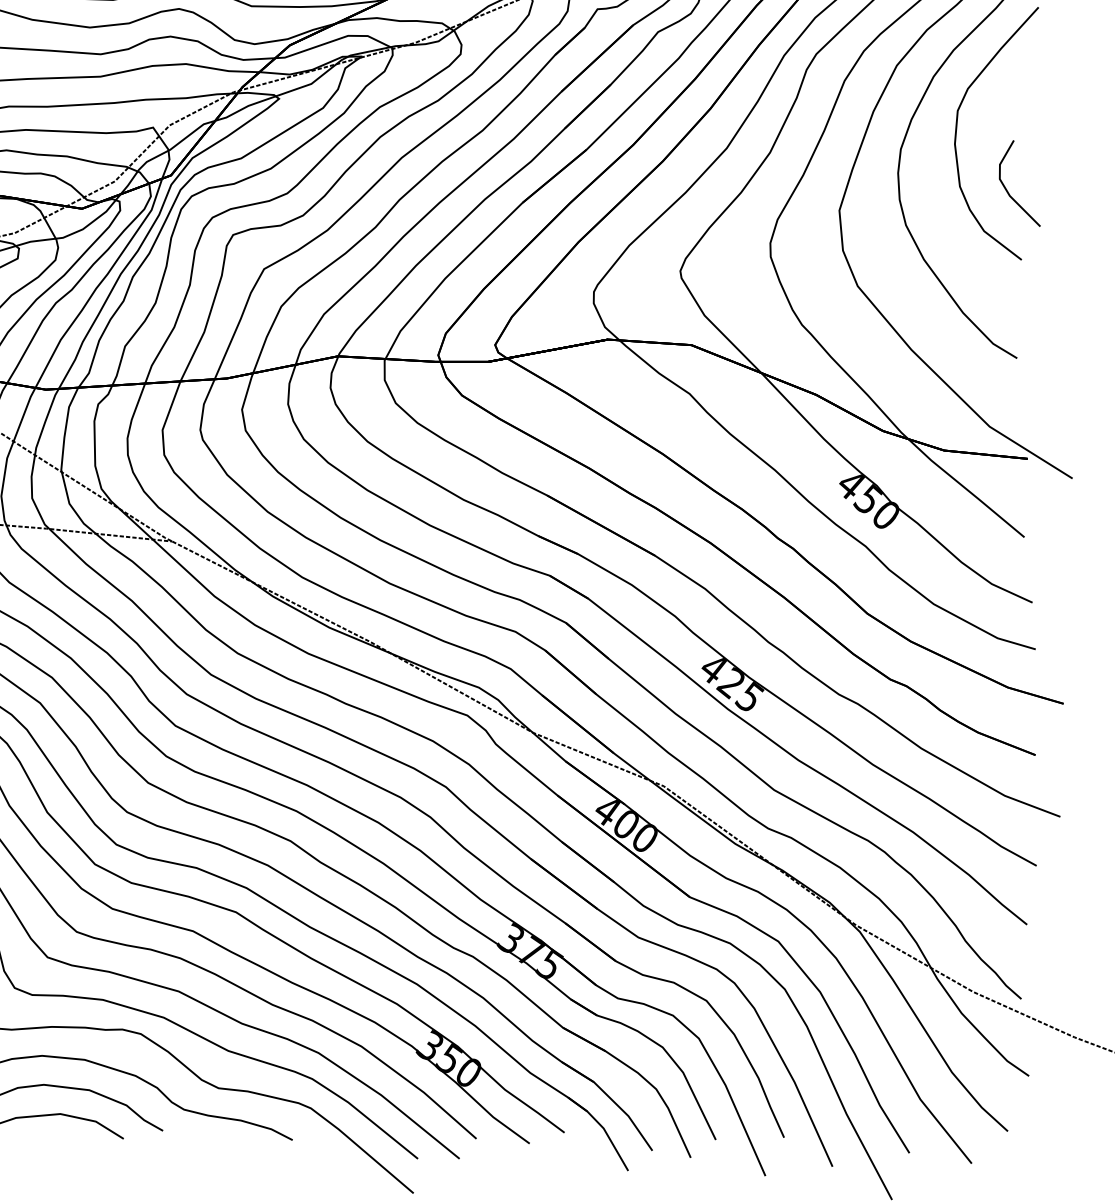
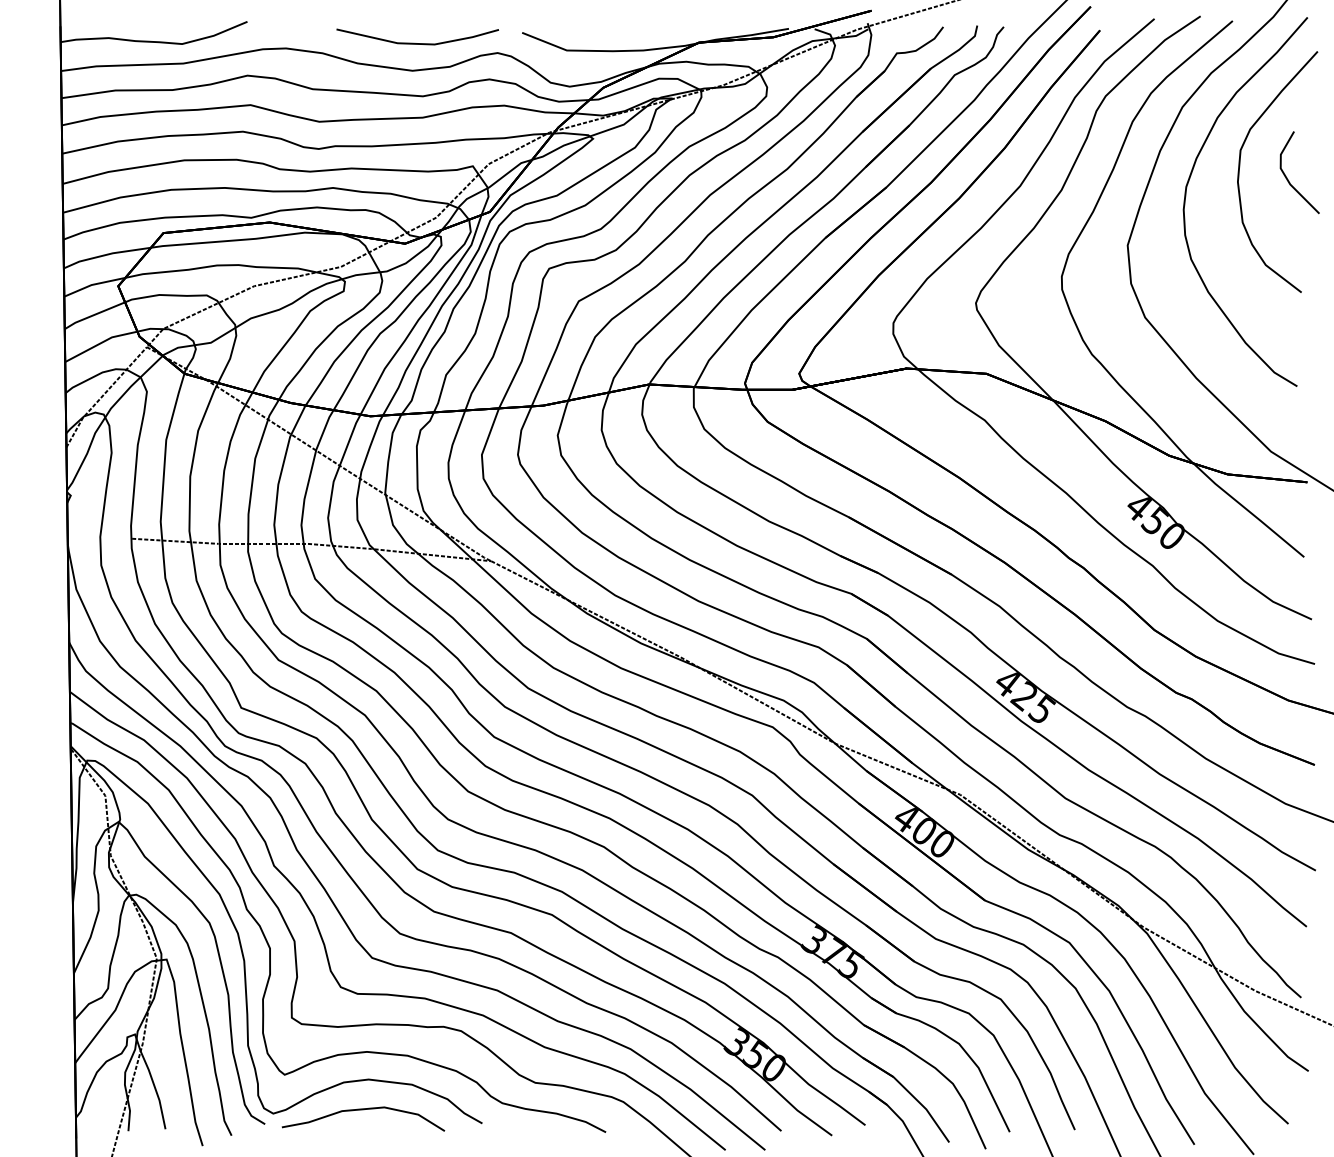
part: (1006, 188) -> (1287, 177), moved

